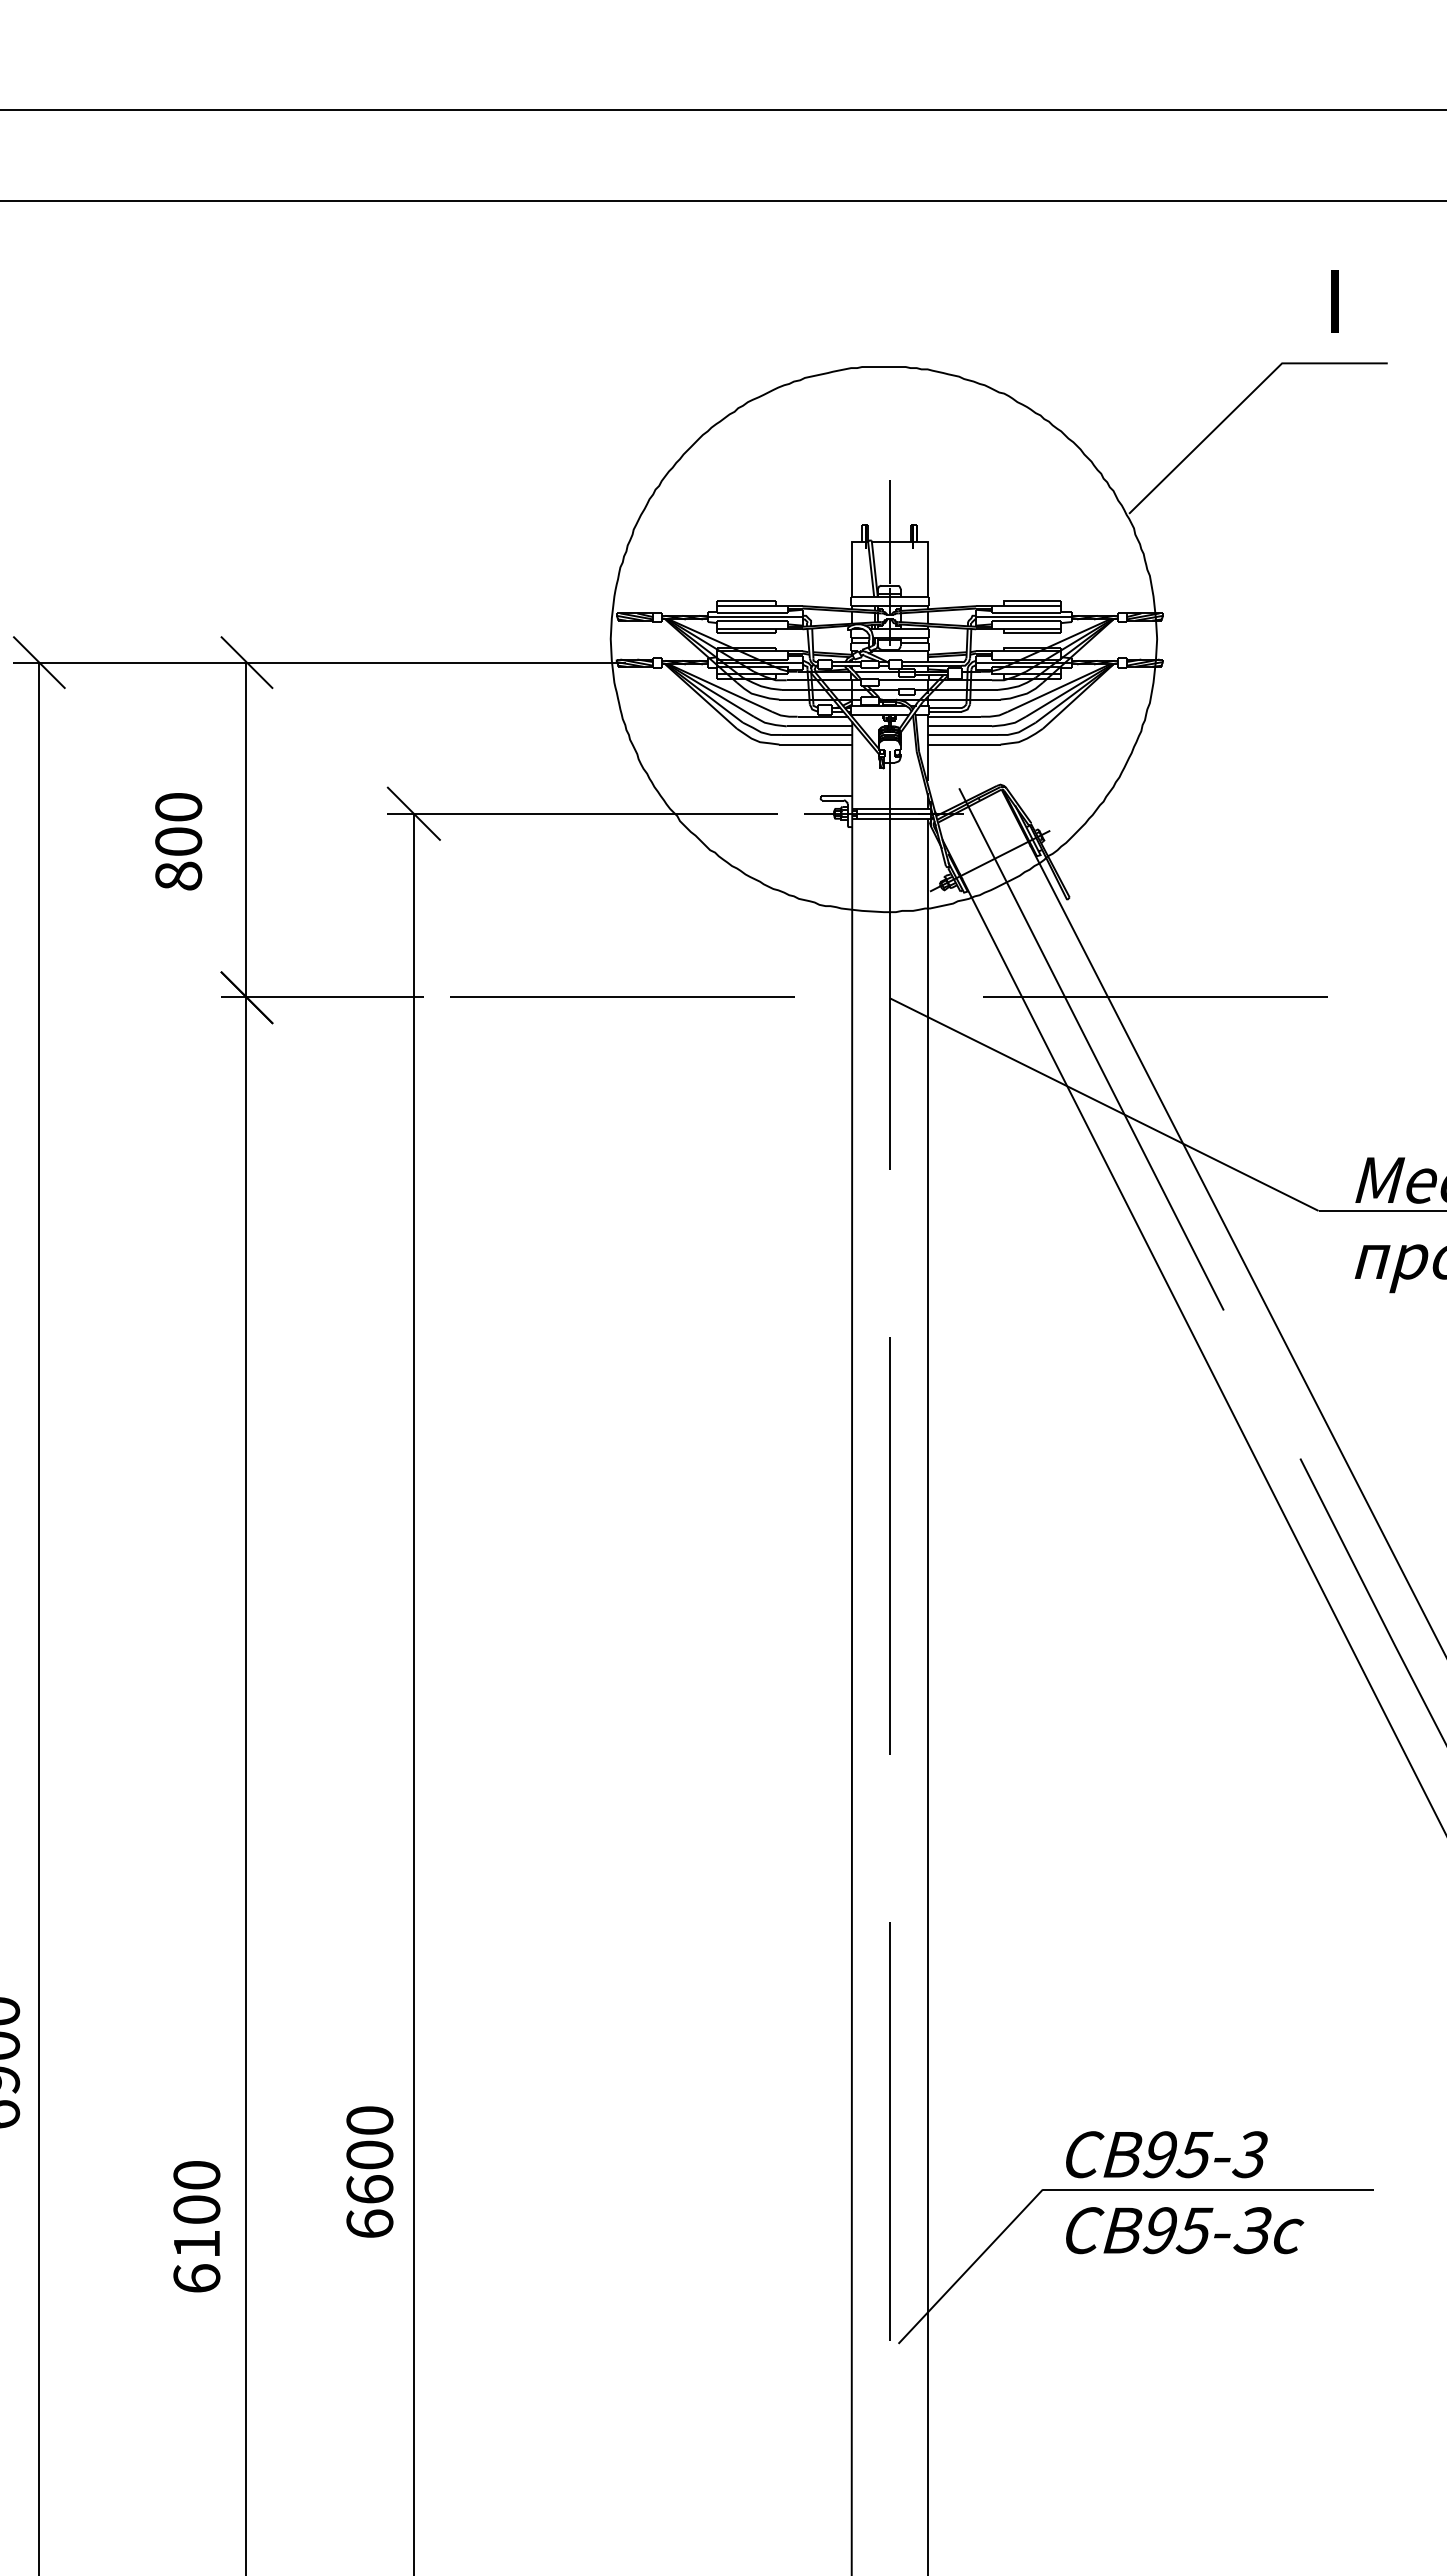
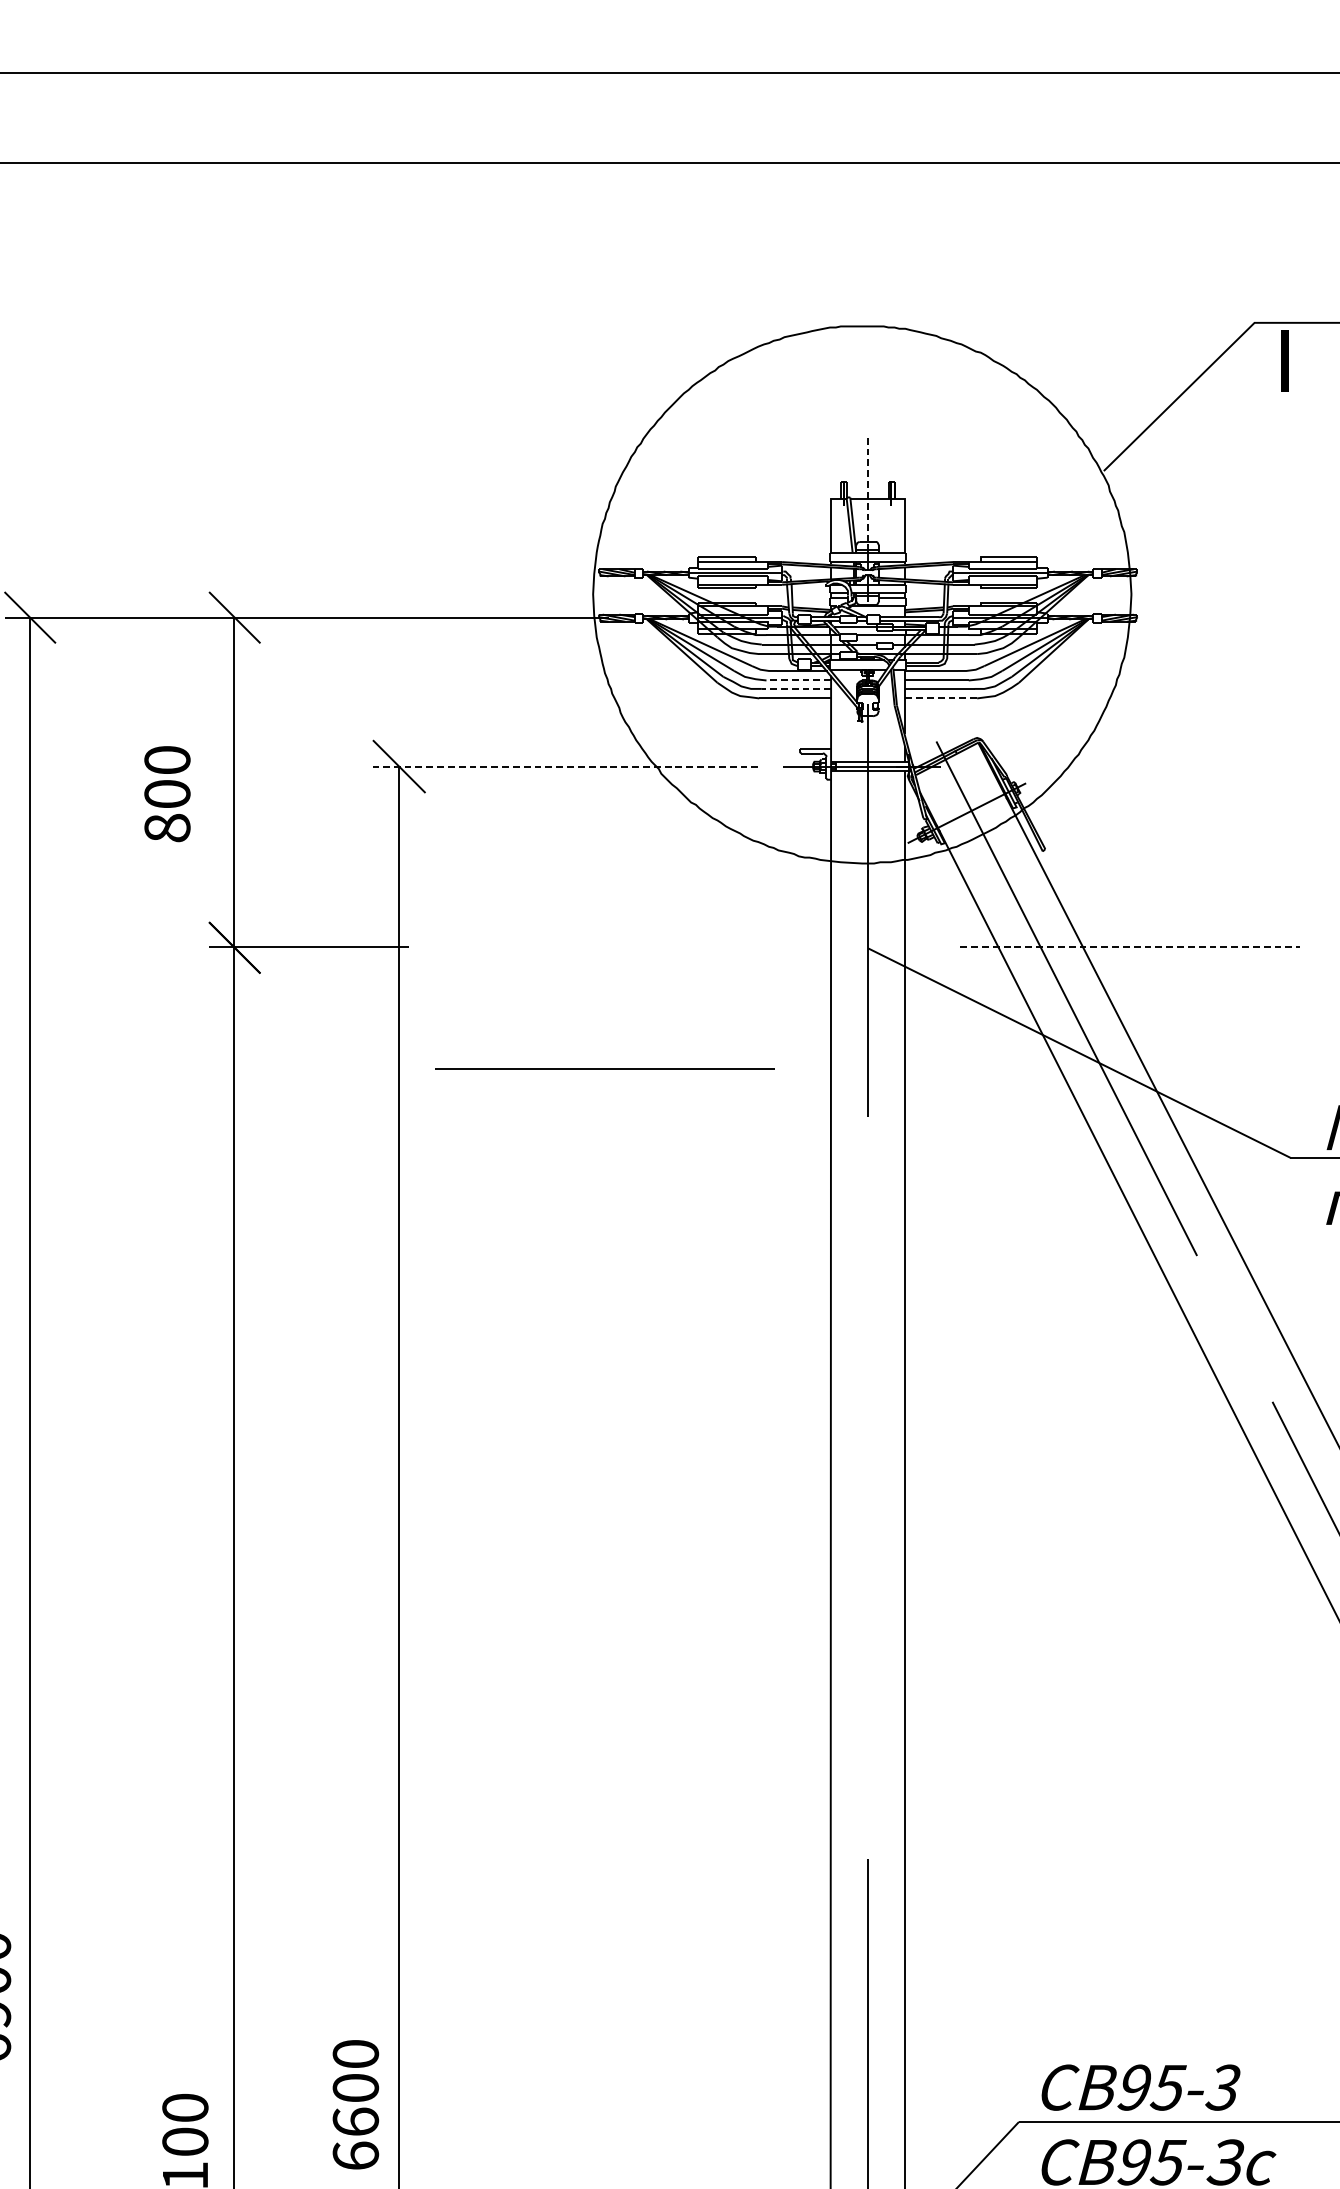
part: (1334, 301) -> (1284, 361), moved
line: (889, 532) -> (867, 489), solid -> dashed
line: (819, 726) -> (798, 680), solid -> dashed
line: (816, 734) -> (795, 688), solid -> dashed
line: (963, 744) -> (940, 698), solid -> dashed
line: (582, 813) -> (565, 766), solid -> dashed
line: (622, 996) -> (604, 1068), moved
line: (1156, 997) -> (1130, 947), solid -> dashed
line: (889, 1545) -> (867, 1487), removed

